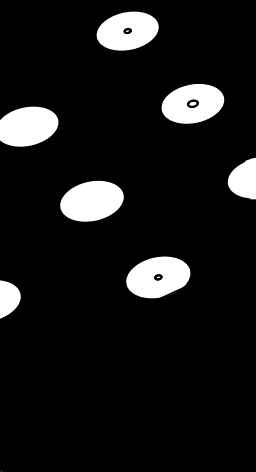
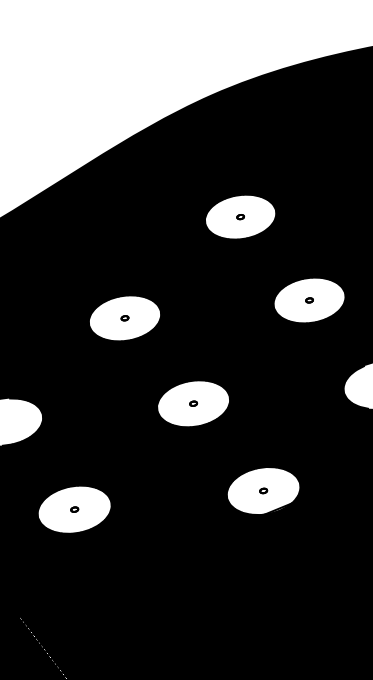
part: (192, 103) -> (309, 300), size x0.62
part: (26, 126) -> (124, 318), added
part: (91, 200) -> (193, 403), added

